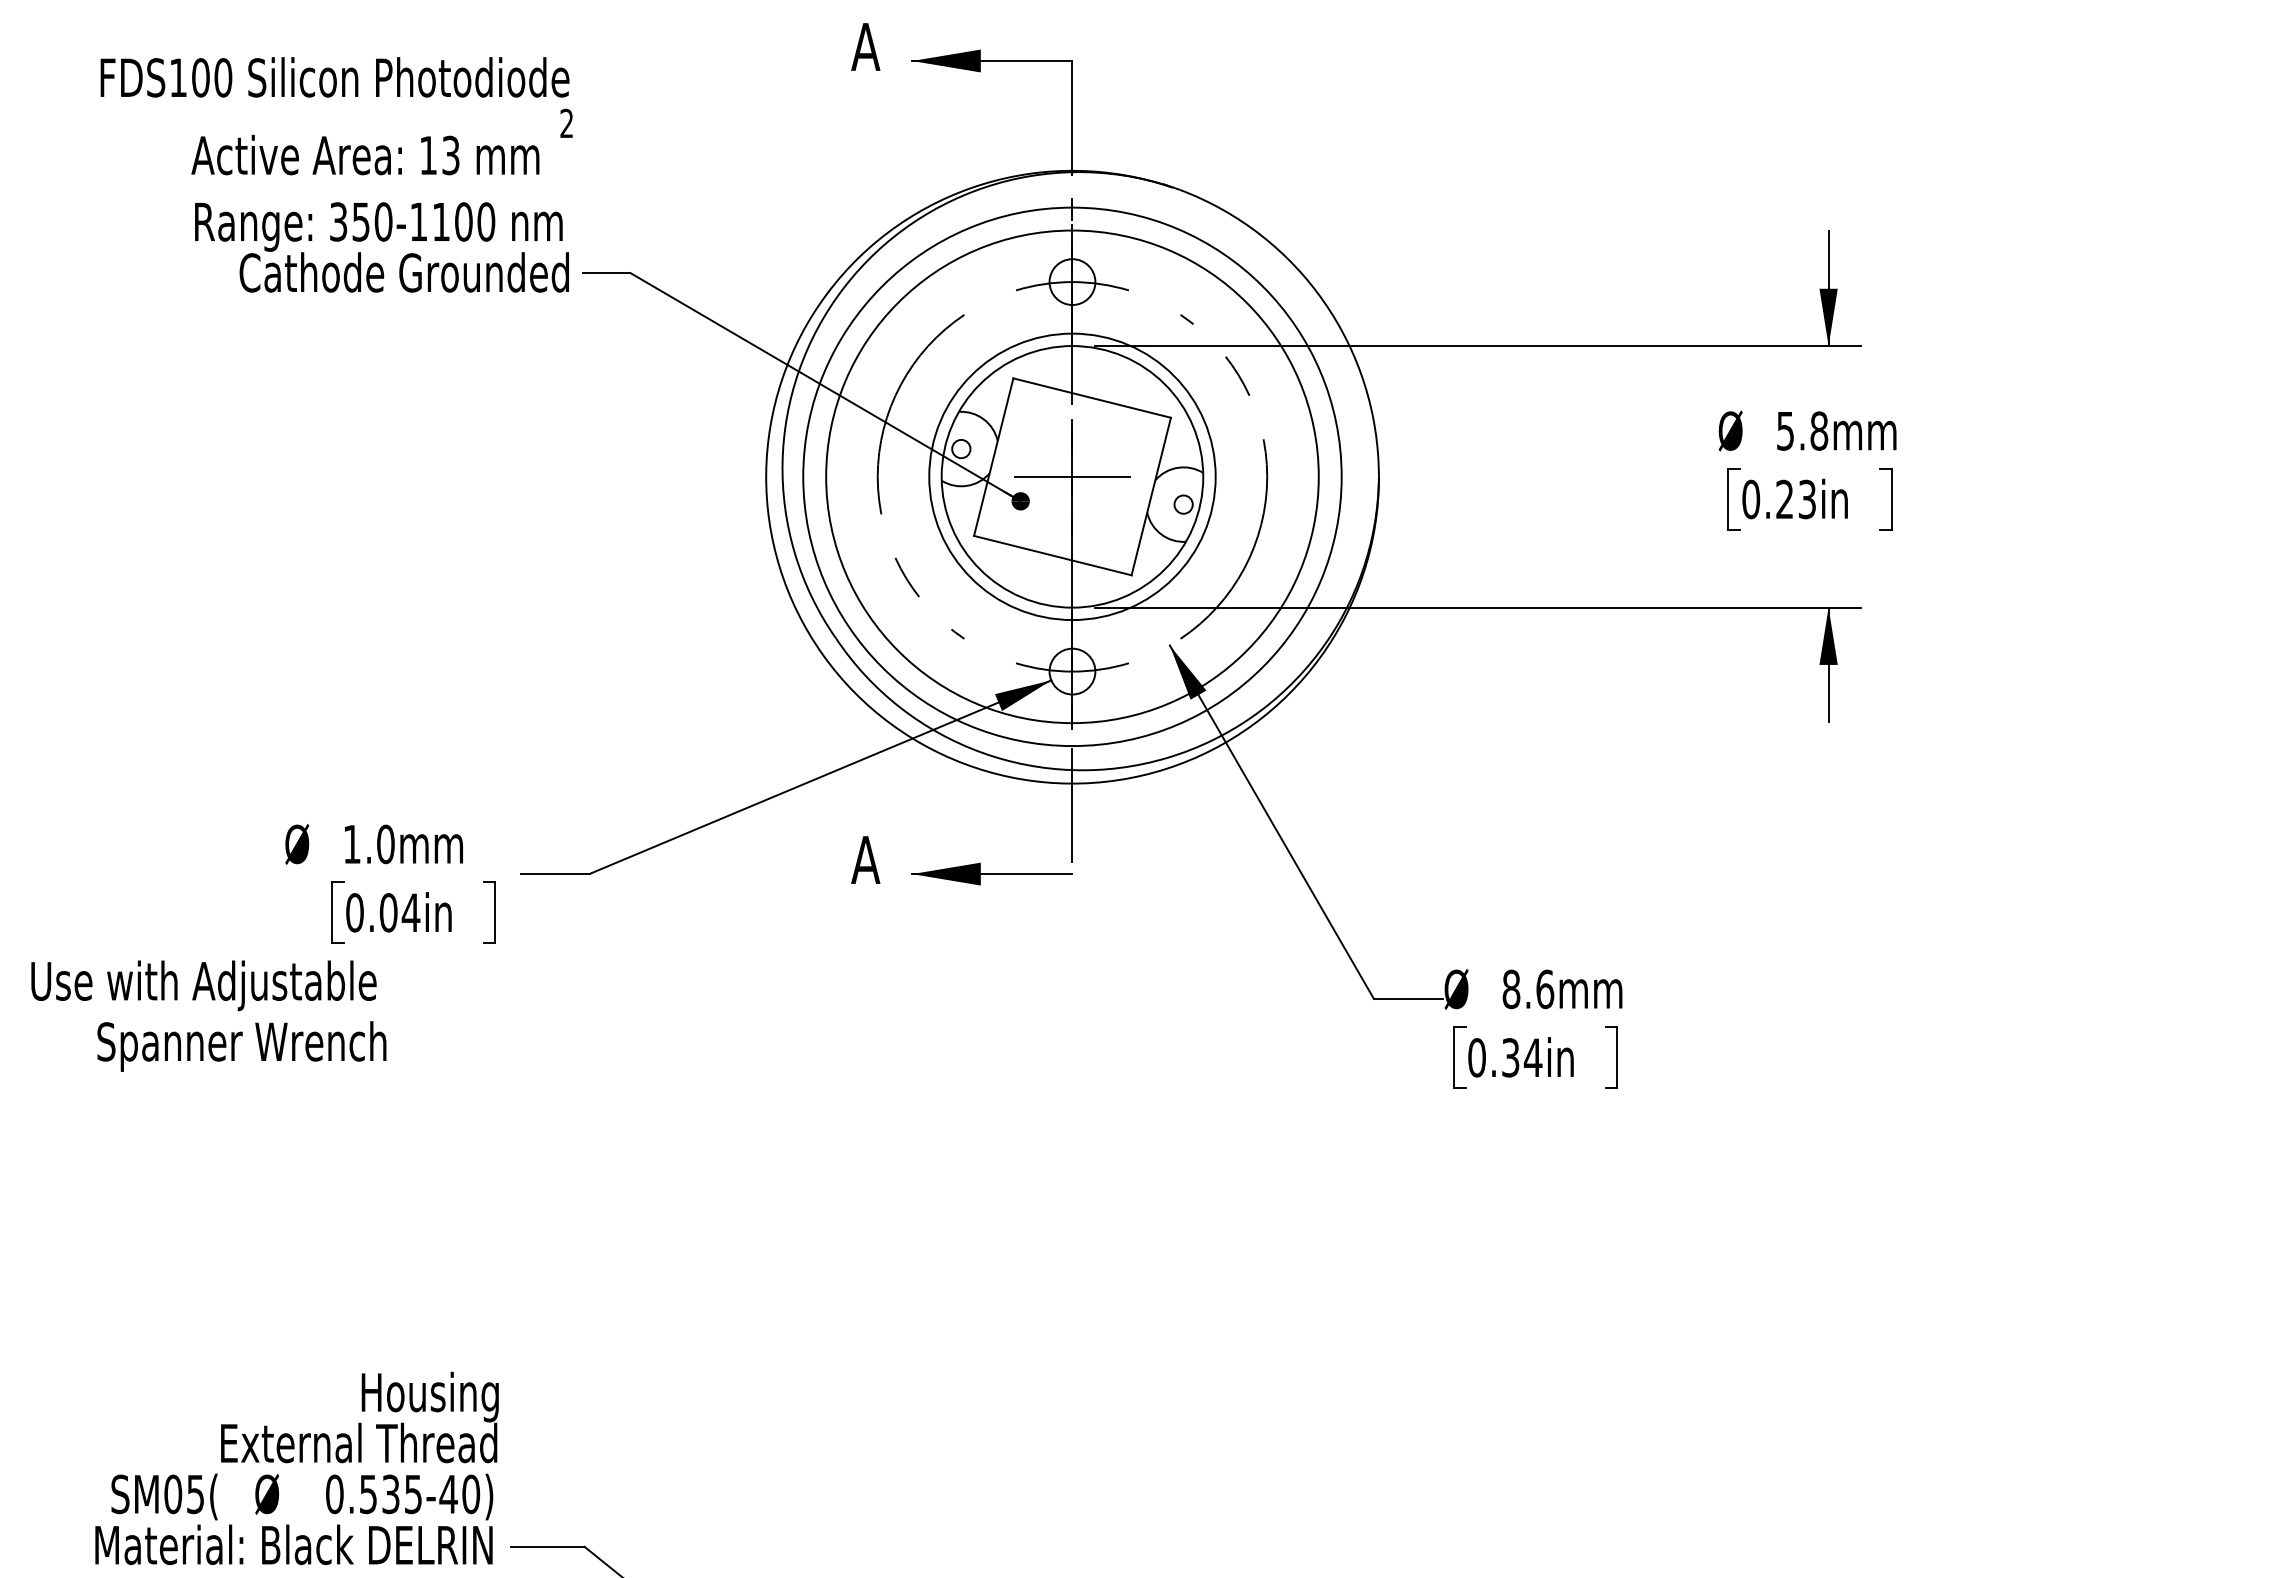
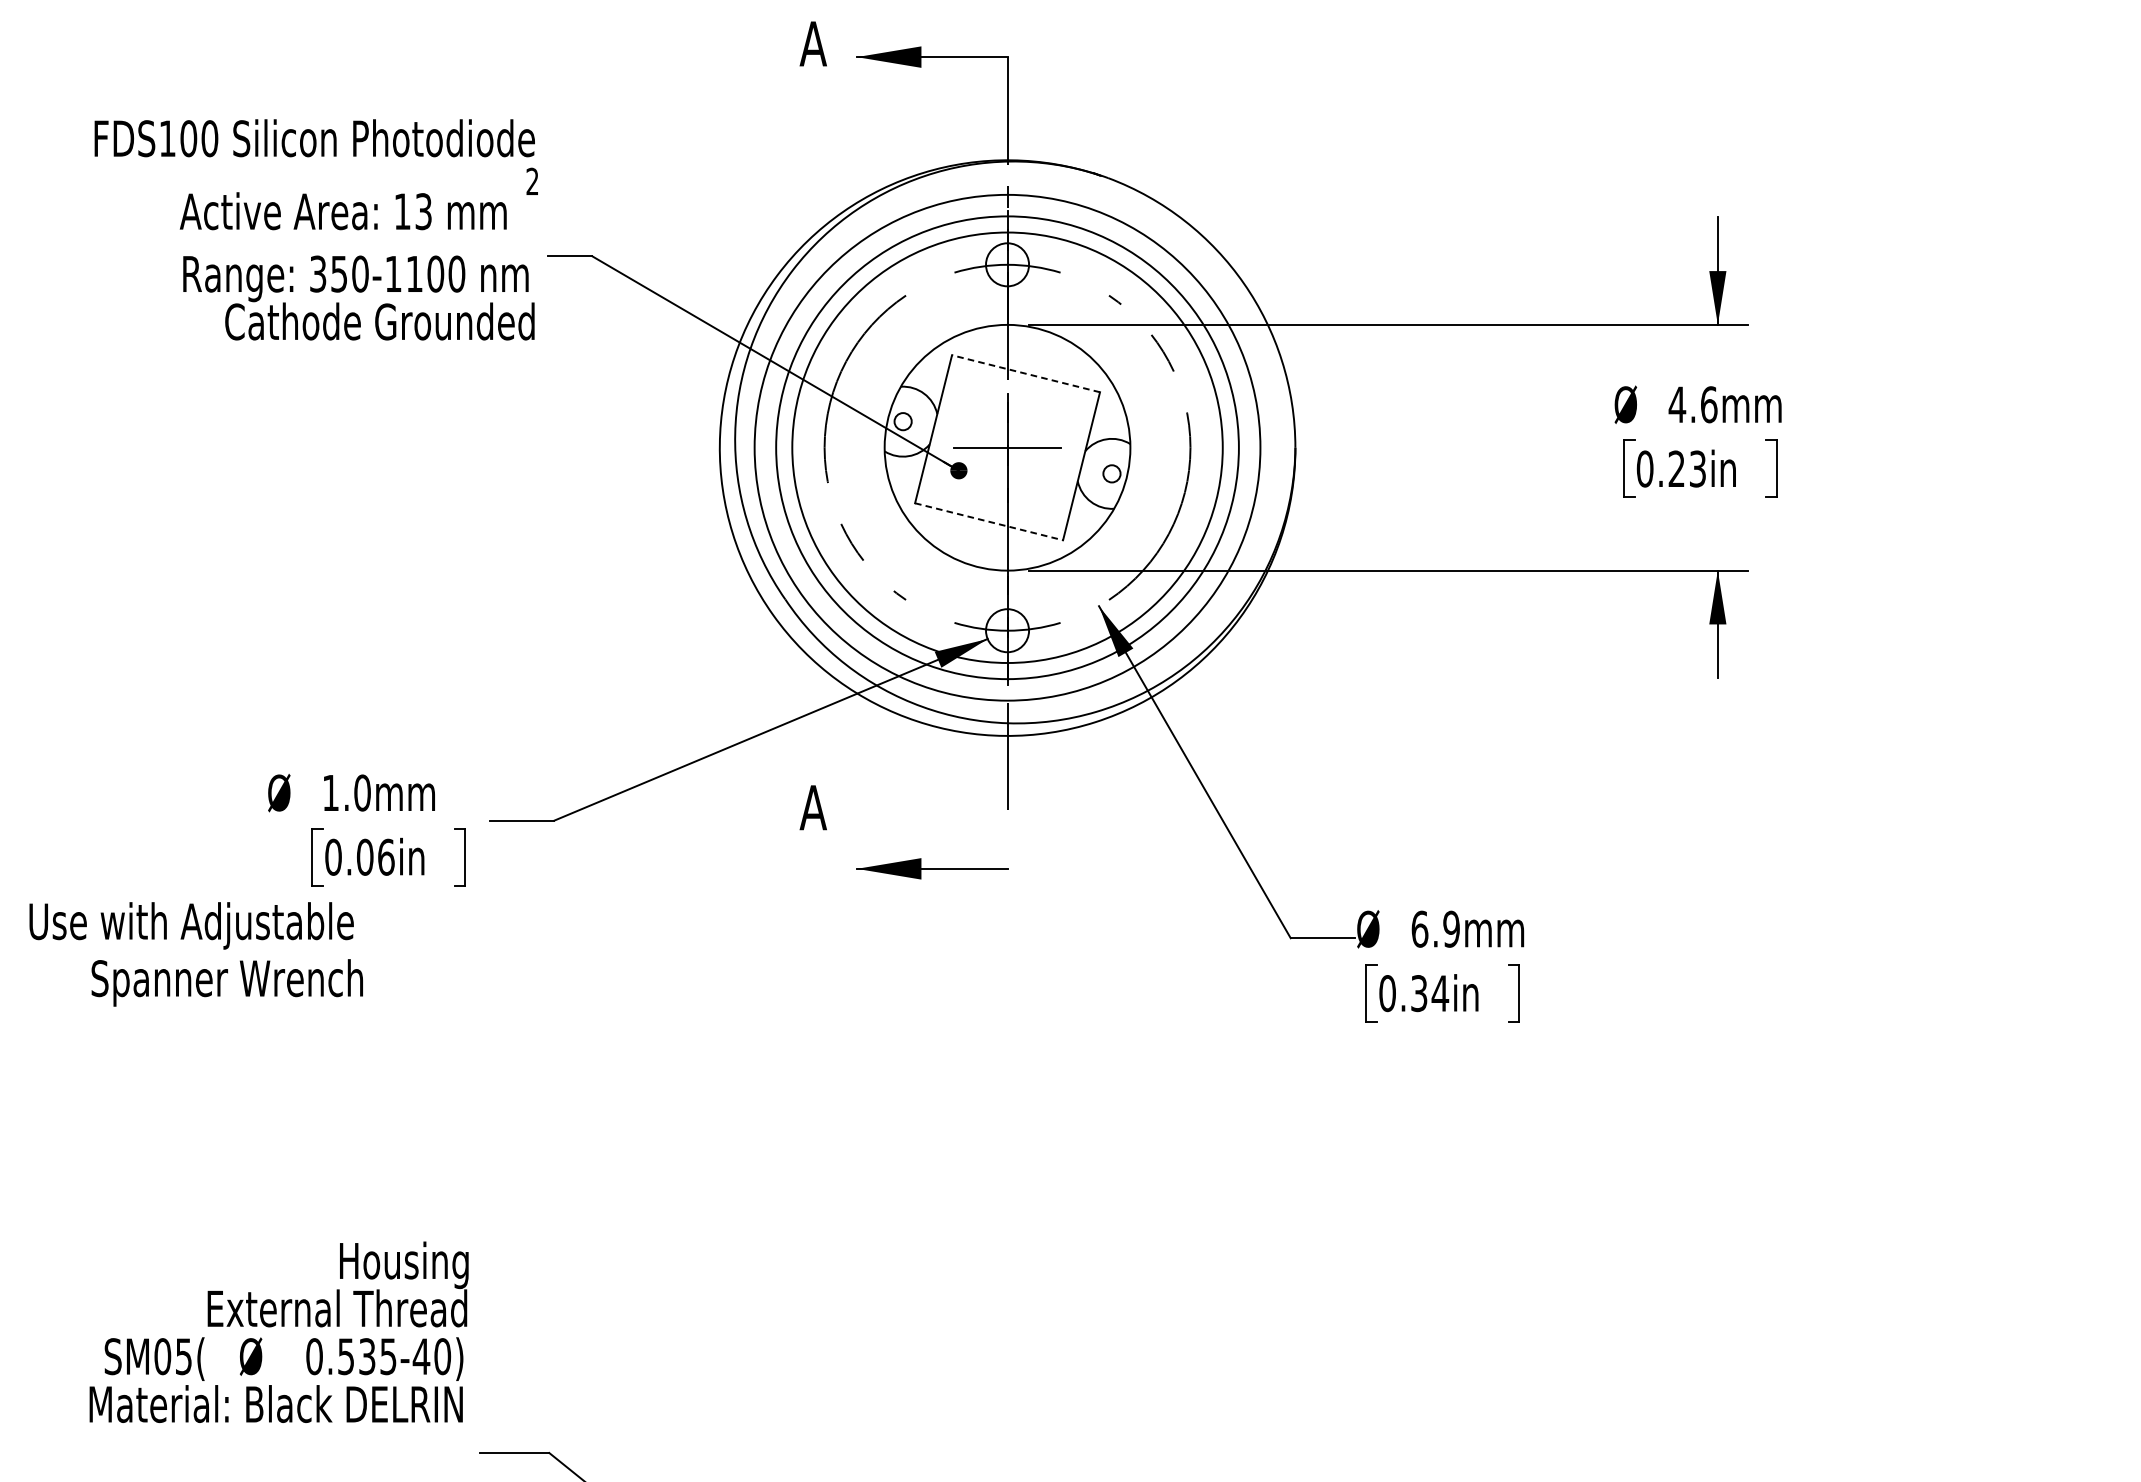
text: (336, 174) -> (316, 229), moved
line: (1091, 397) -> (1025, 373), solid -> dashed
text: (1802, 430) -> (1693, 404), 5.8mm -> 4.6mm
circle: (1072, 476) -> (1007, 447), size x1.6
line: (1053, 555) -> (989, 521), solid -> dashed
part: (991, 873) -> (931, 868), moved
text: (410, 912) -> (385, 857), 0.04in -> 0.06in
text: (1528, 989) -> (1435, 929), 8.6mm -> 6.9mm
text: (296, 1467) -> (278, 1331), moved

